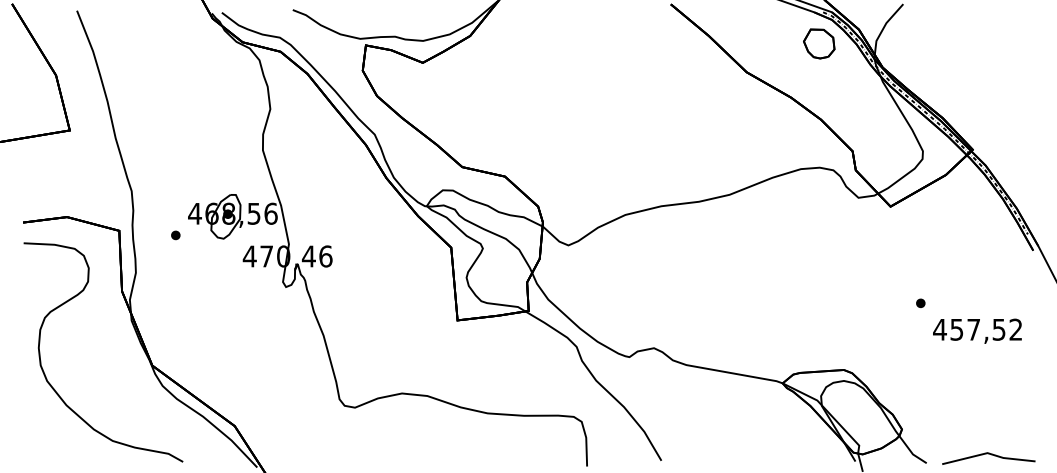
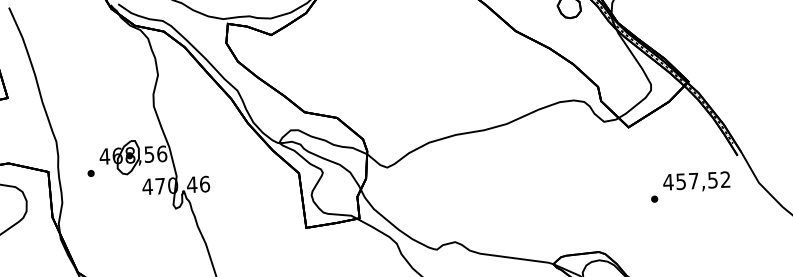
text: (977, 330) -> (696, 181), moved

